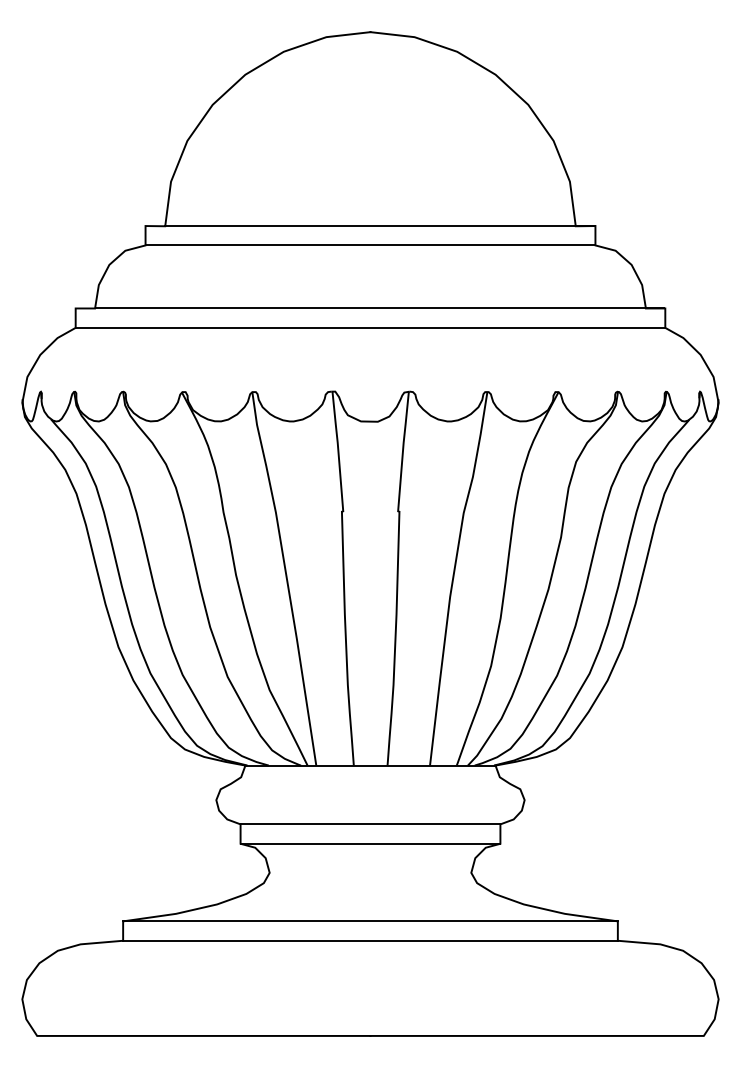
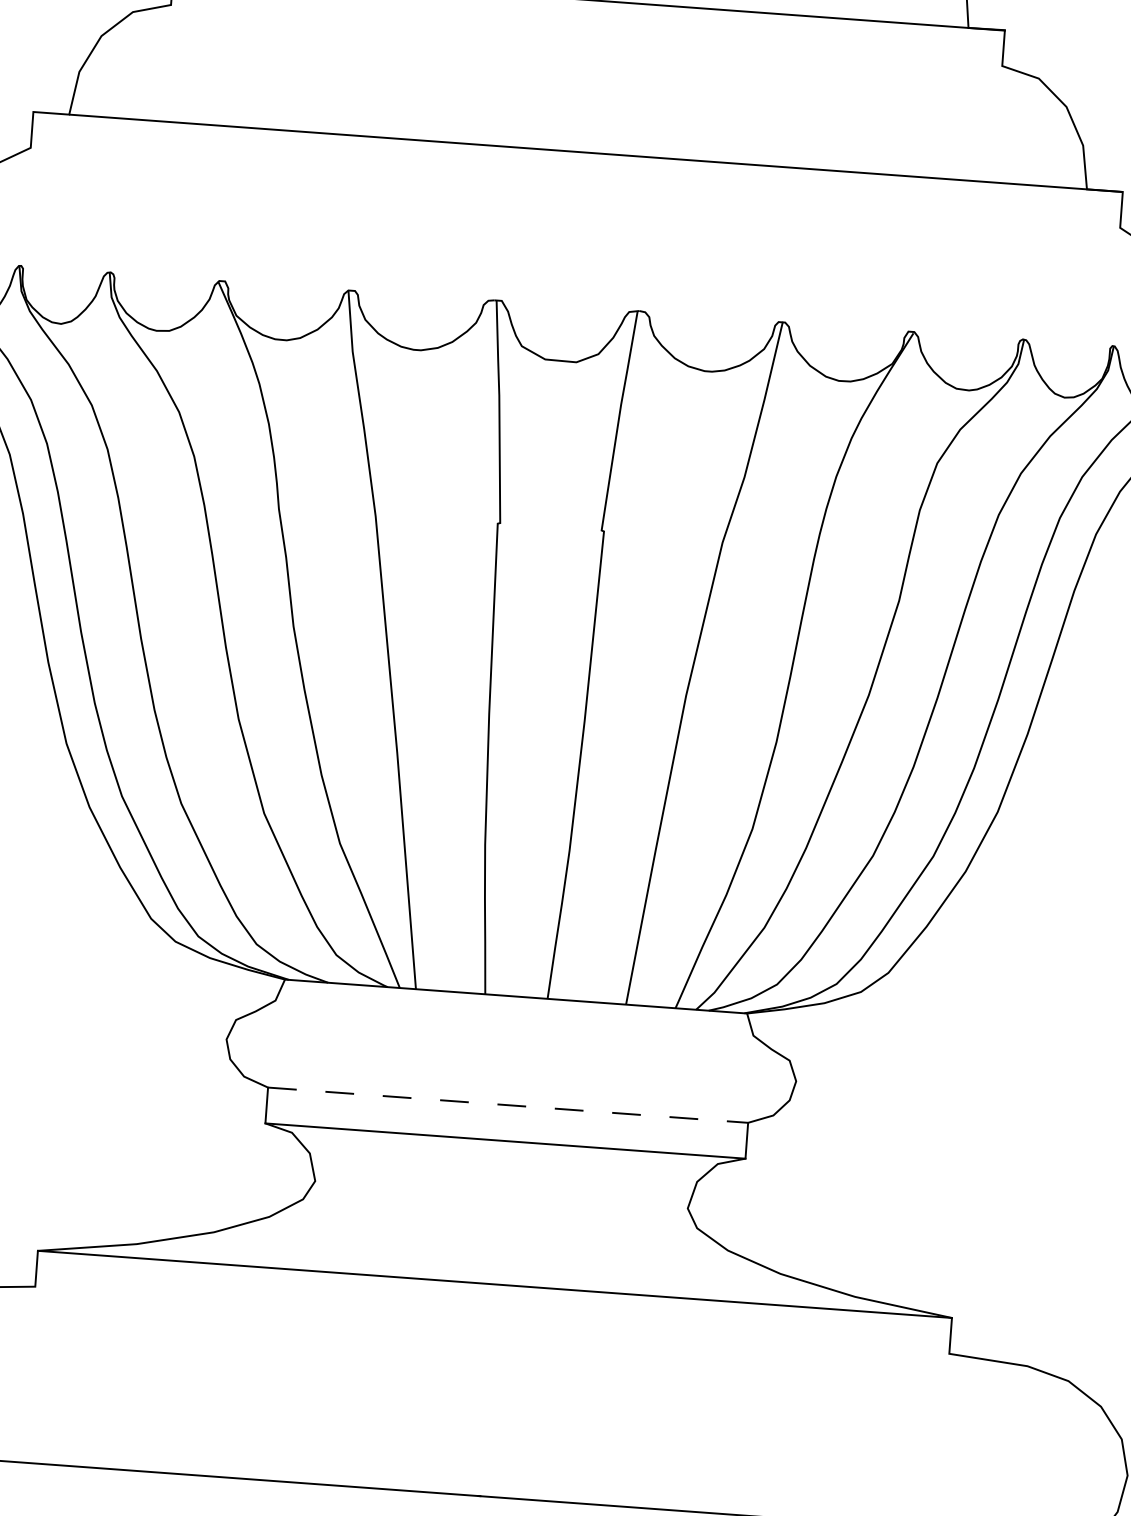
line: (370, 245) -> (586, 35), removed
line: (370, 327) -> (575, 187), removed
line: (370, 824) -> (508, 1105), solid -> dashed
line: (370, 940) -> (492, 1319), removed

